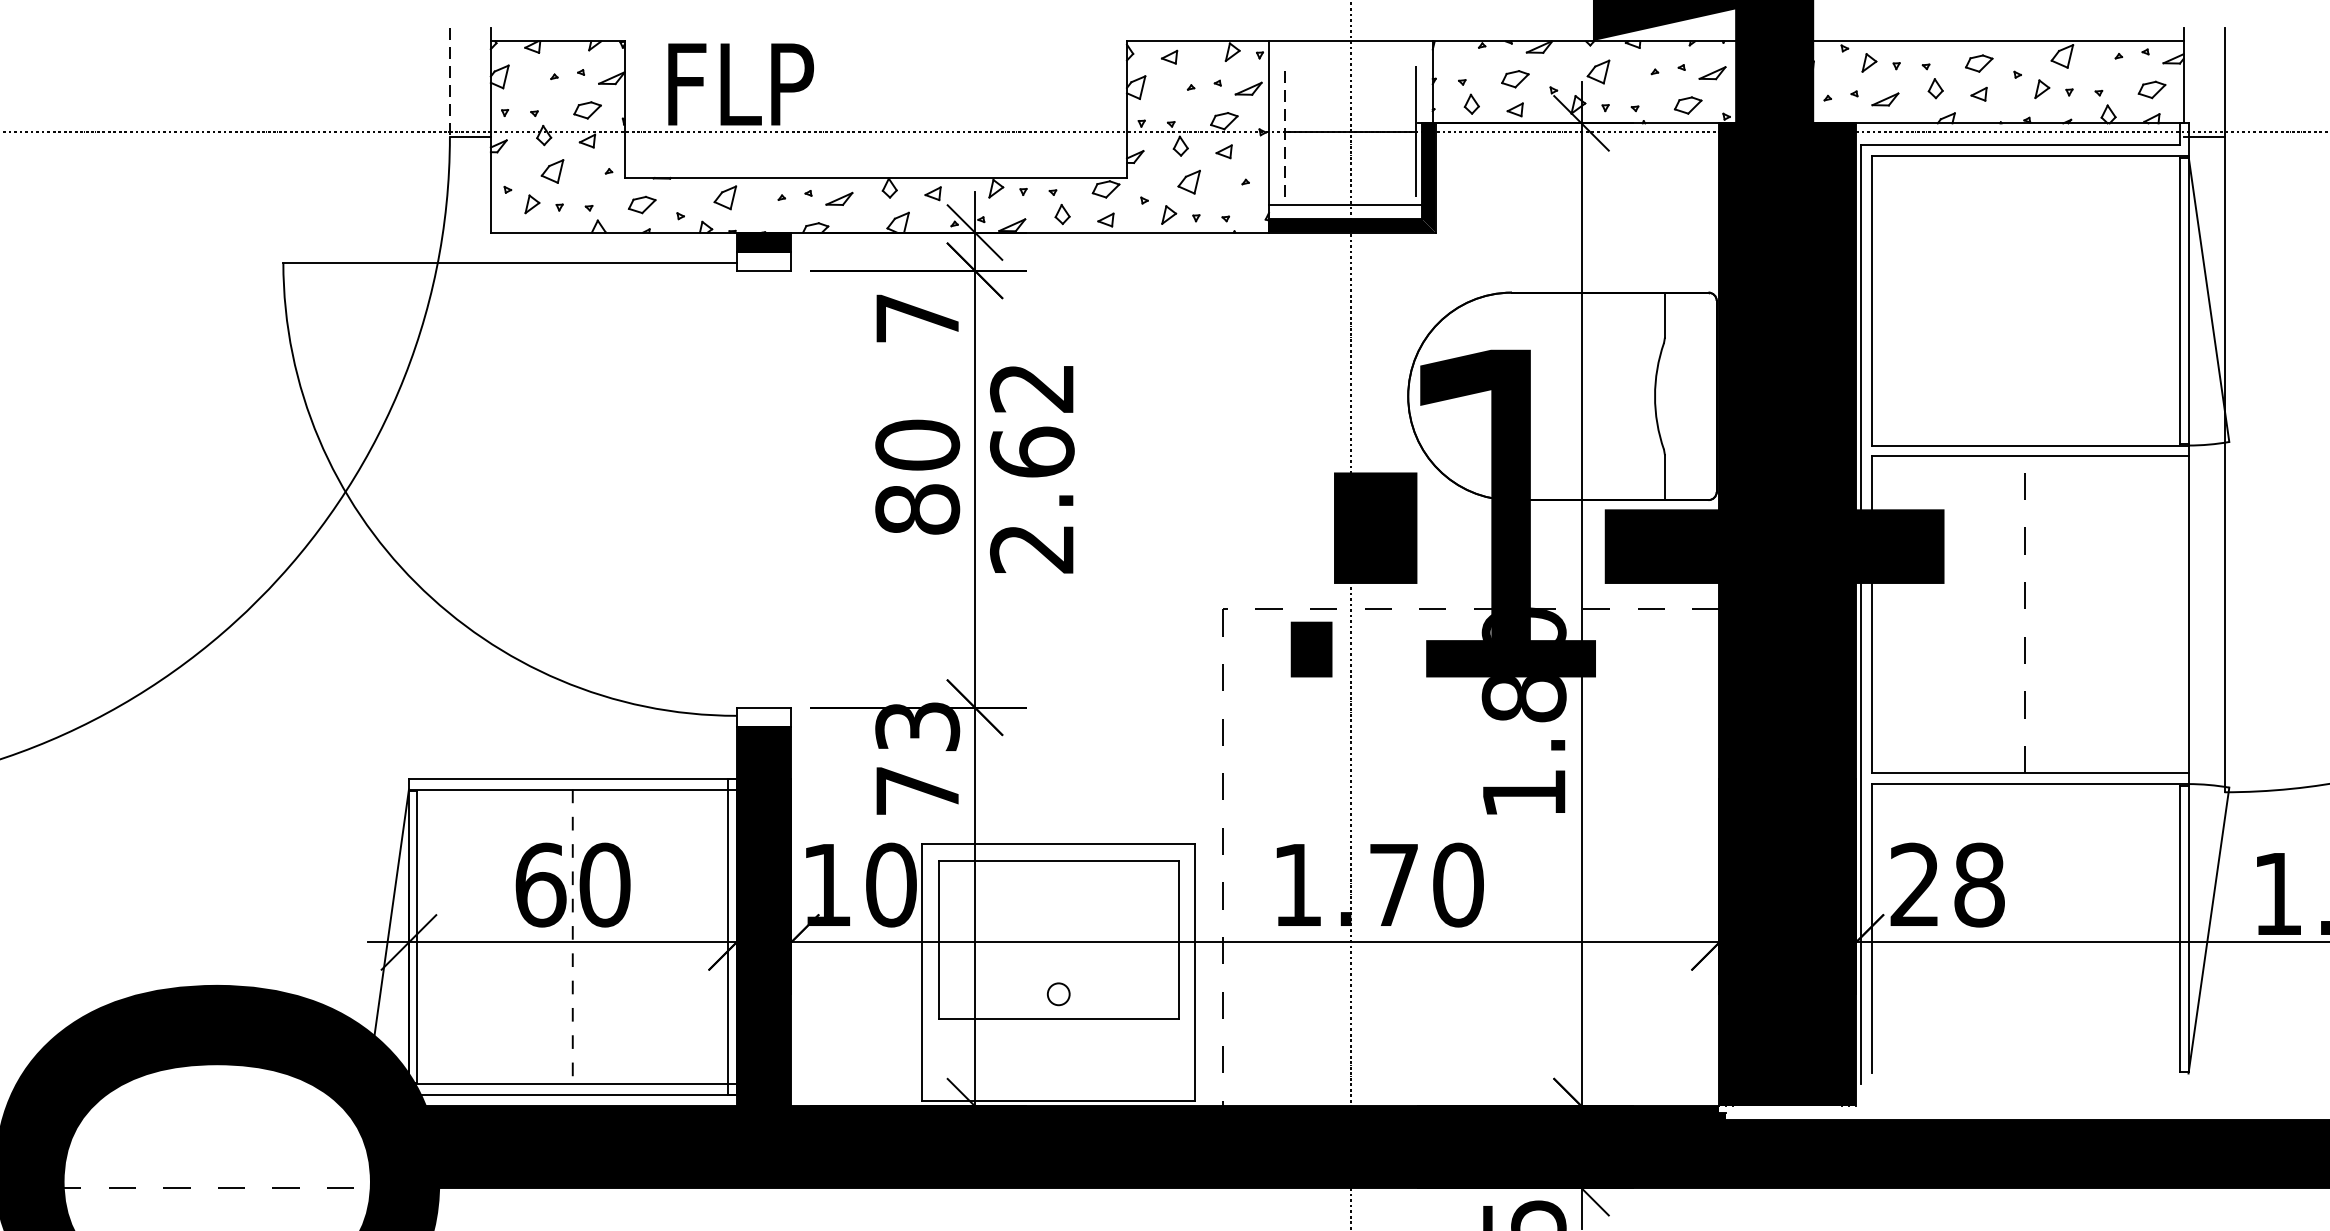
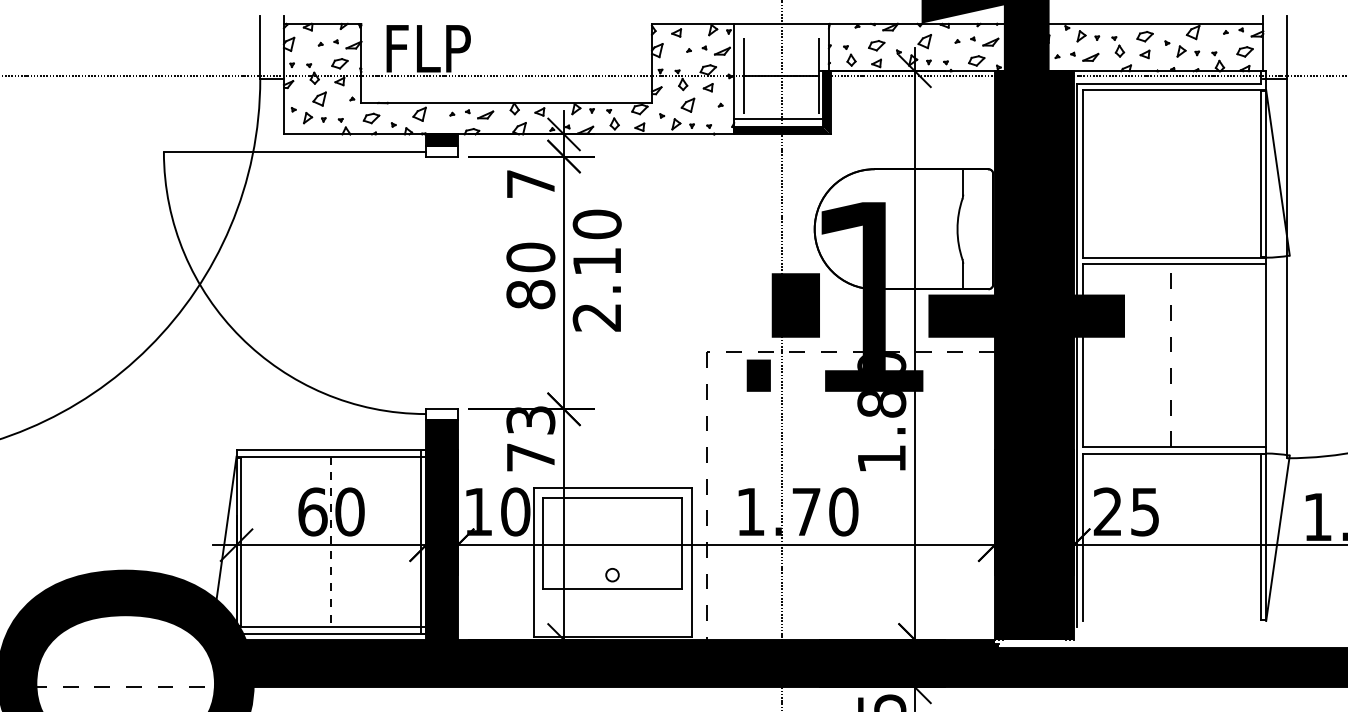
line: (450, 82) -> (260, 47), dashed -> solid
line: (1285, 132) -> (743, 76), dashed -> solid
text: (1031, 419) -> (596, 242), 2.62 -> 2.10
text: (1978, 884) -> (1144, 511), 28 -> 25

